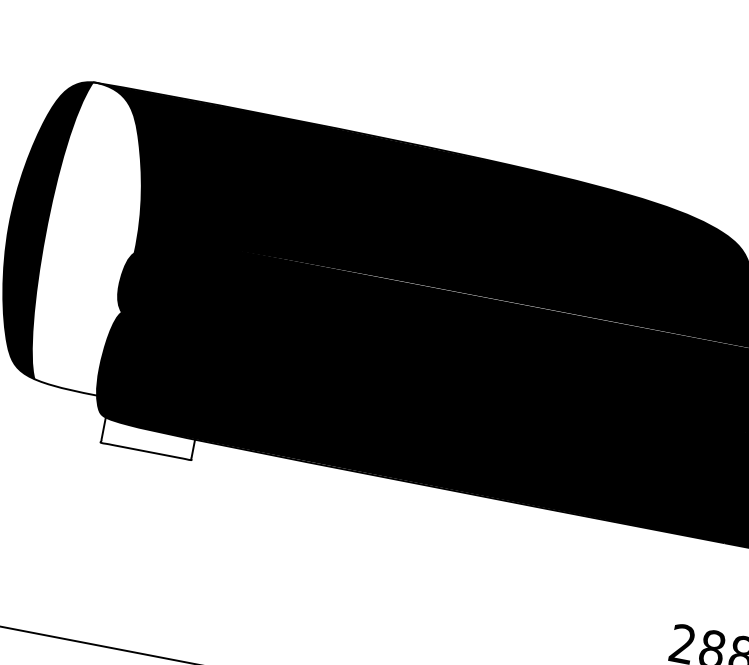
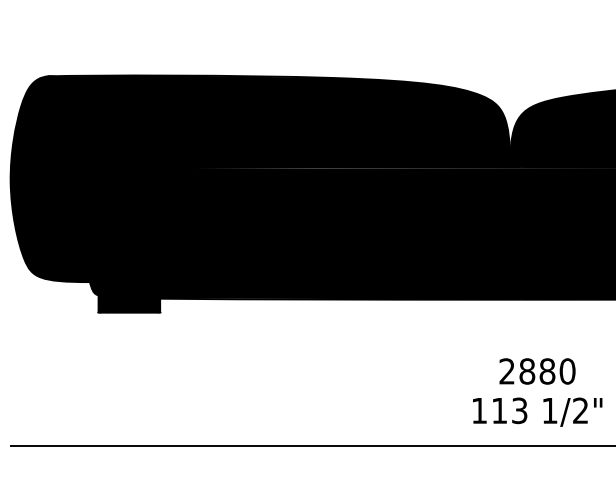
fill: (90, 238) -> (65, 179), added
fill: (148, 438) -> (129, 303), added

